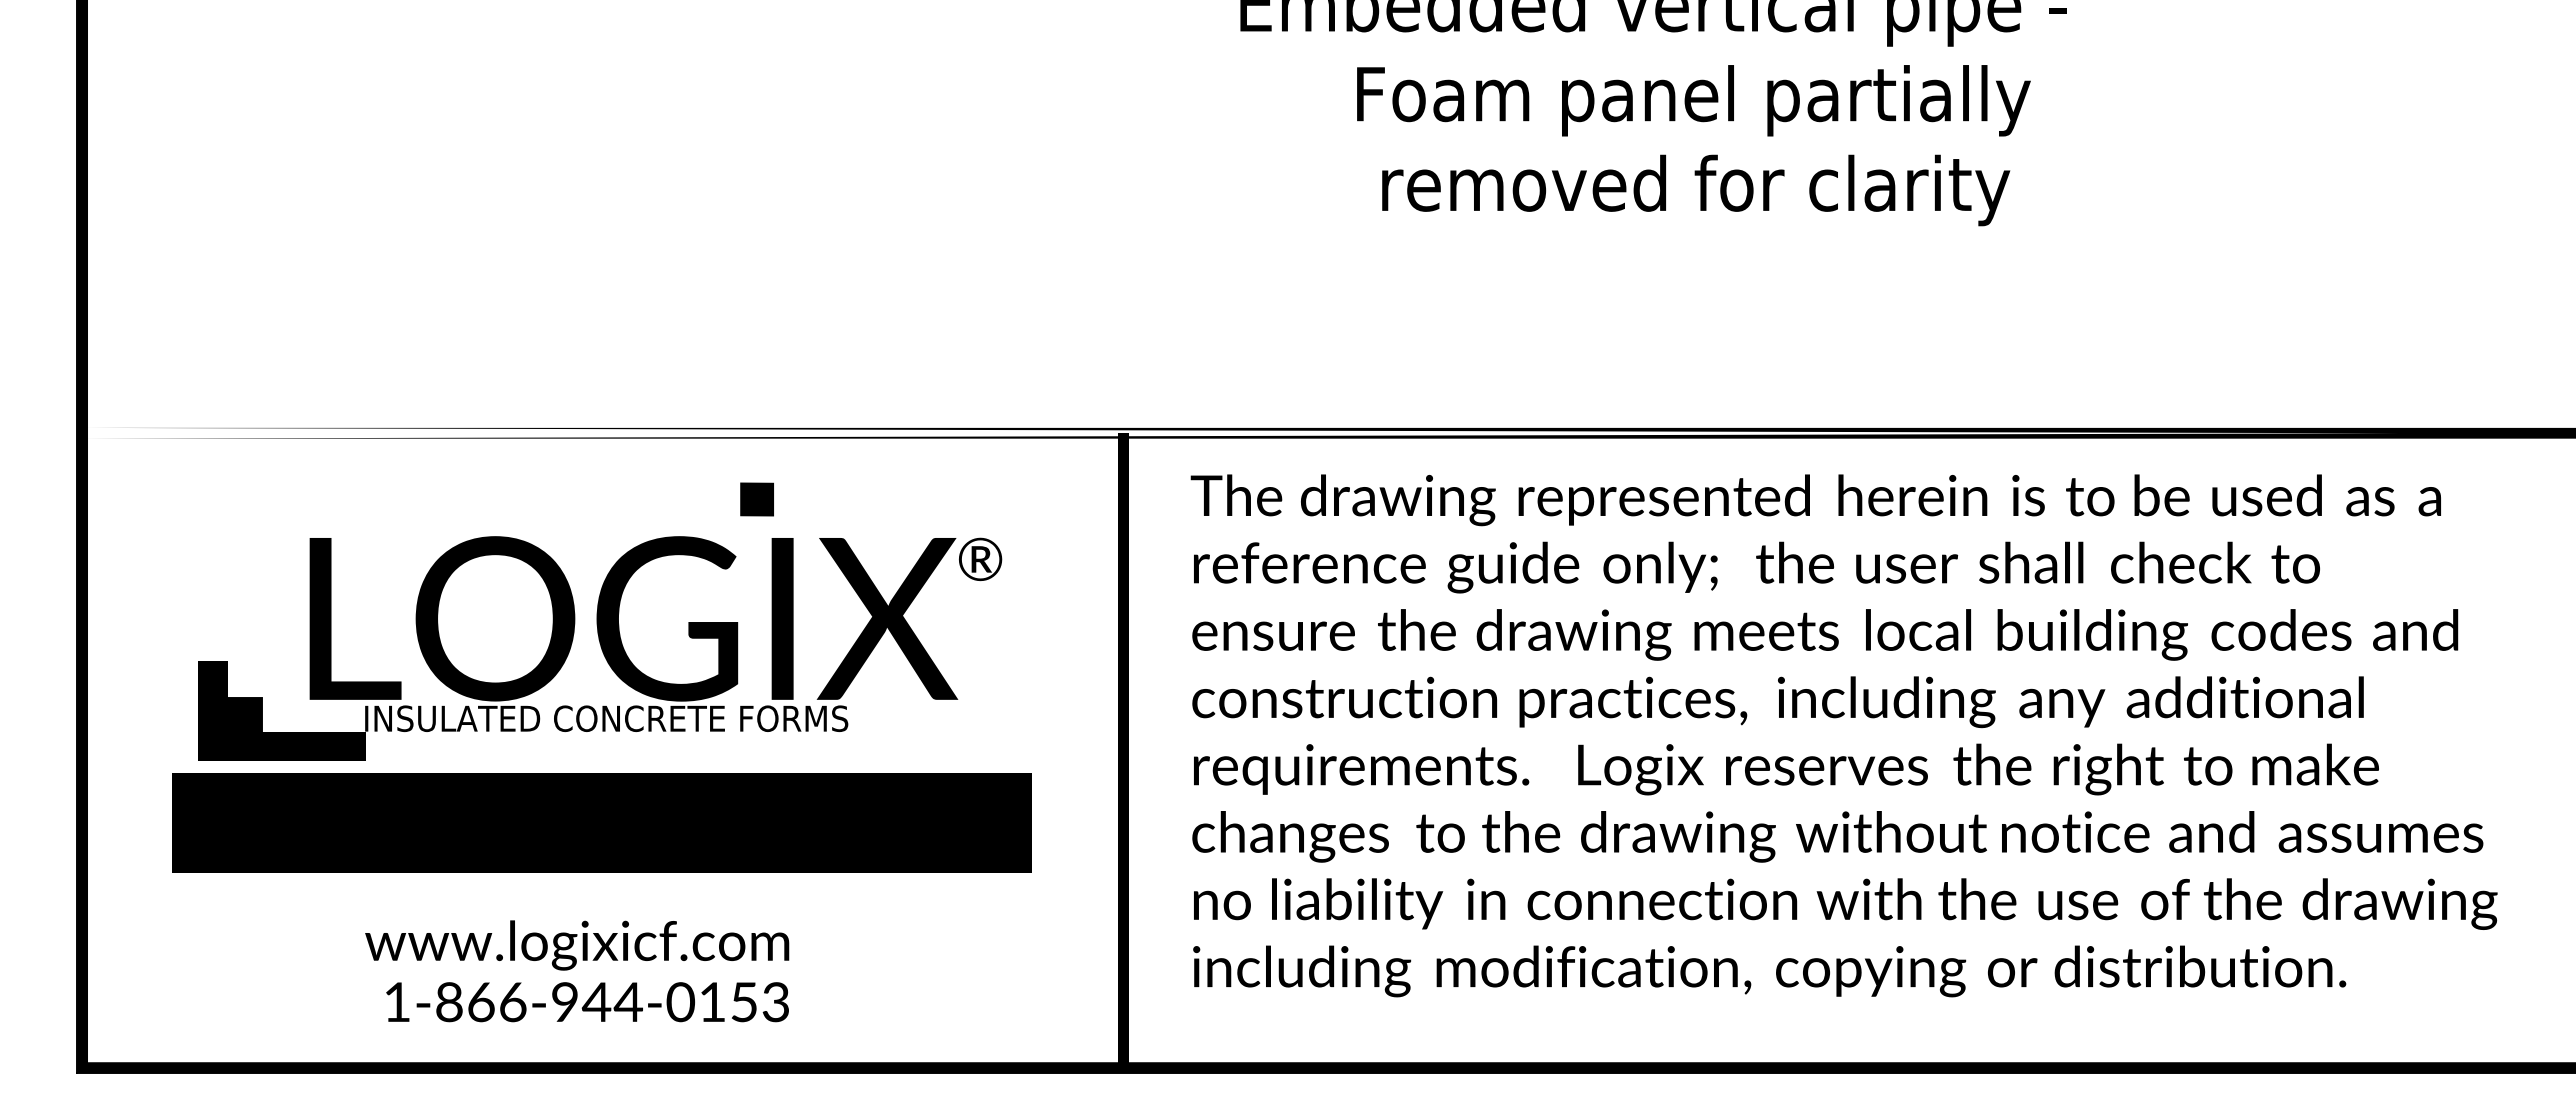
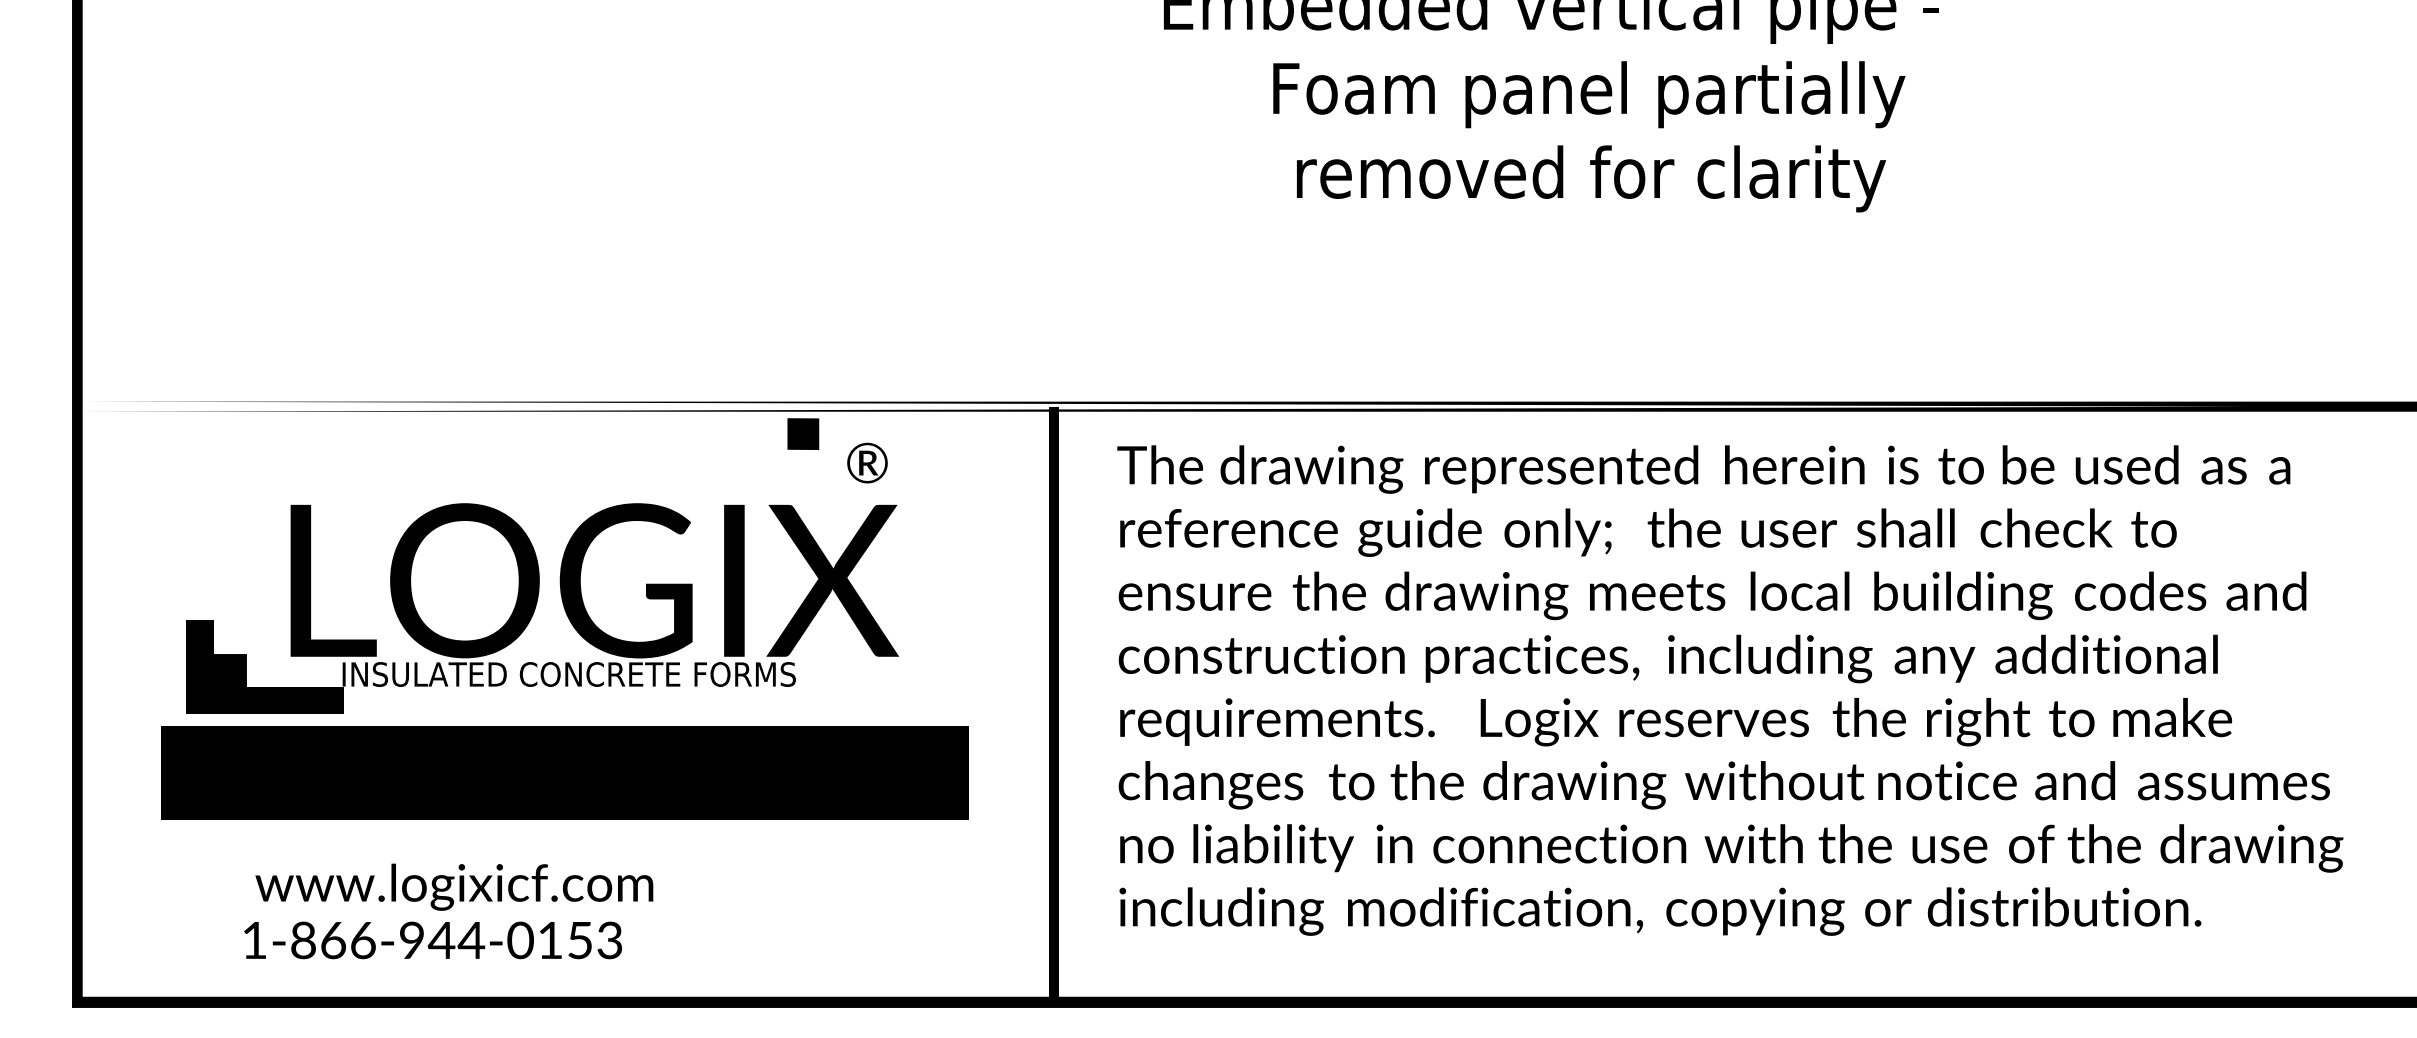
part: (756, 499) -> (802, 434), moved
text: (980, 559) -> (867, 463), moved
text: (577, 945) -> (454, 887), moved
text: (587, 1002) -> (433, 940), moved

